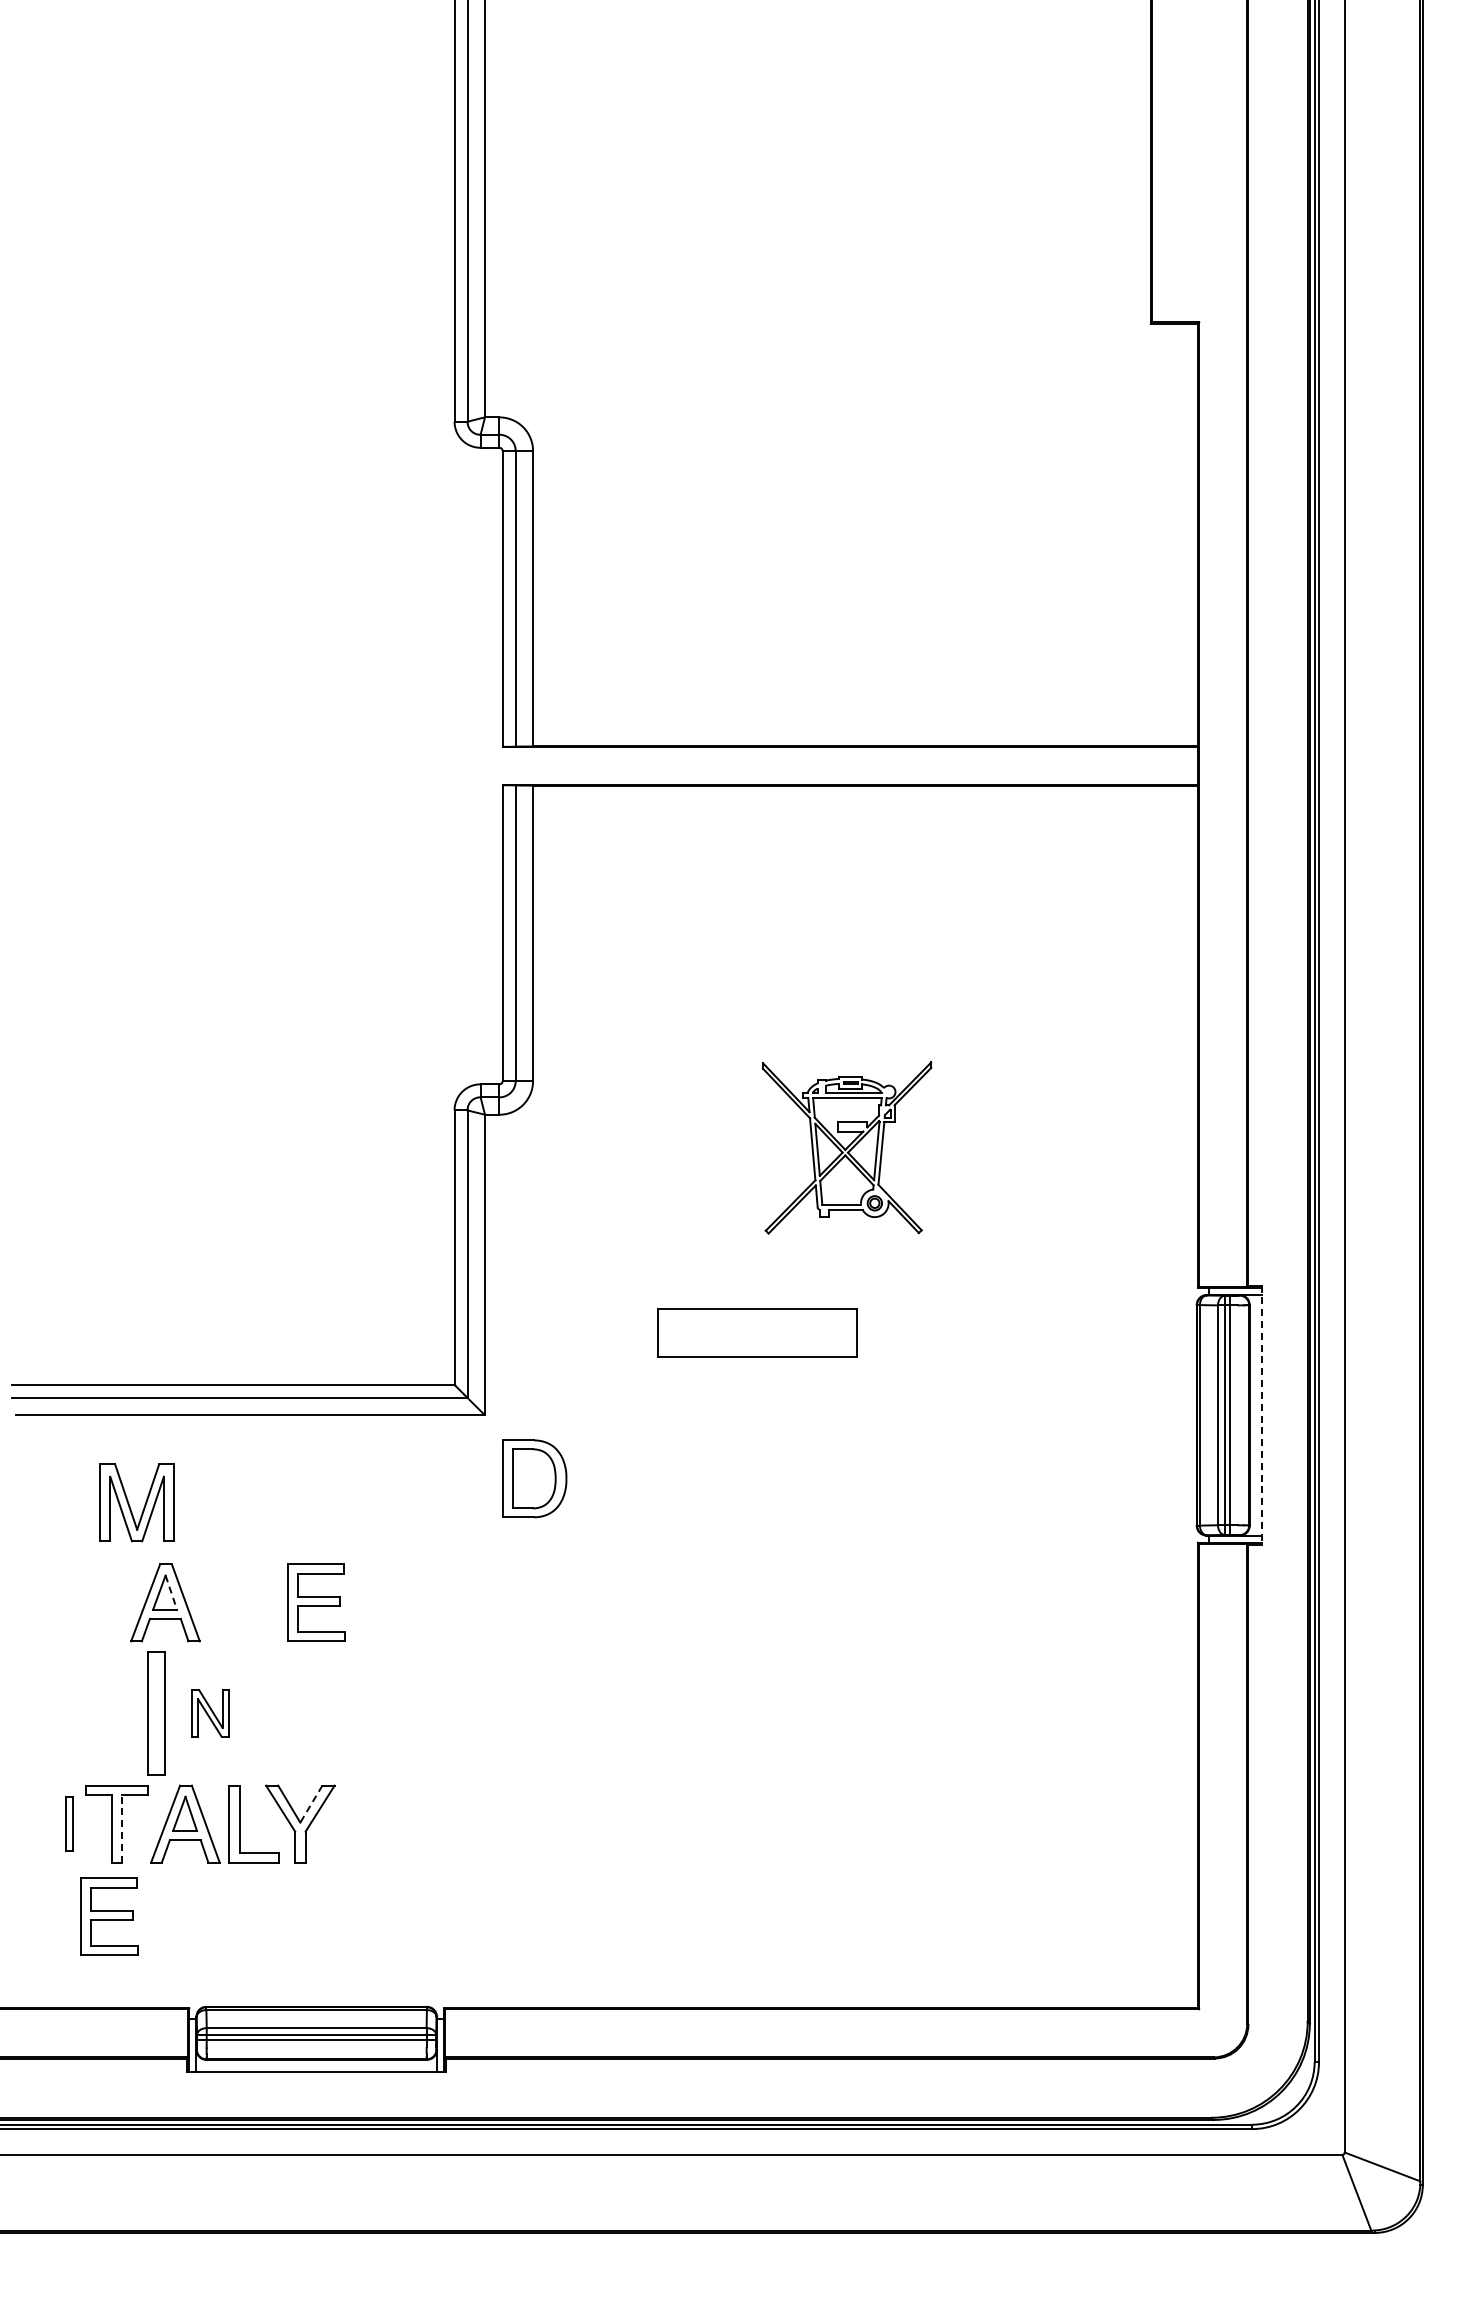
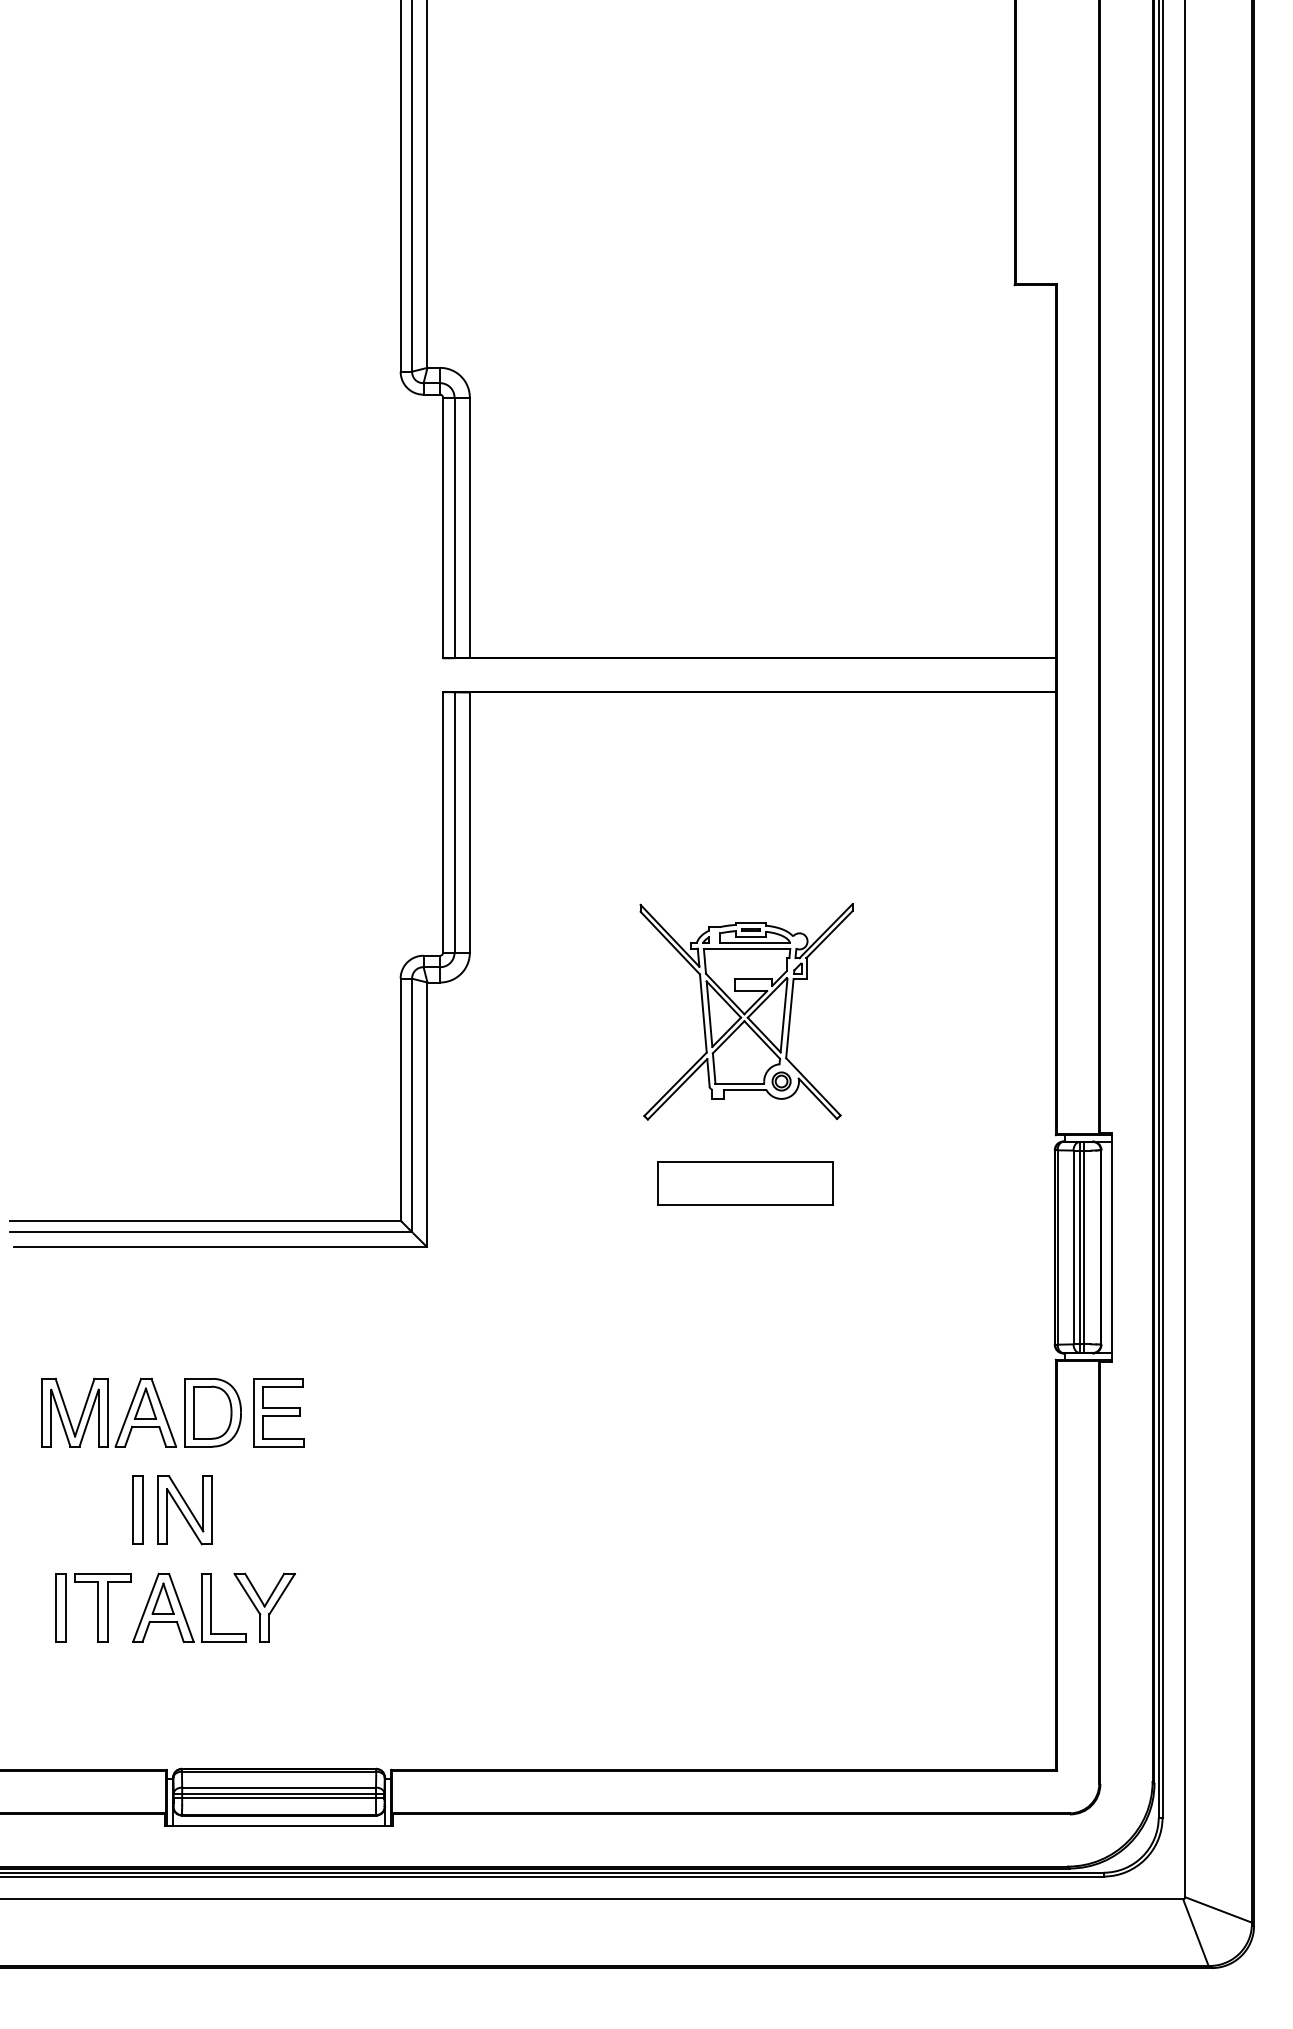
part: (846, 1147) -> (746, 1011), size x1.43
part: (757, 1332) -> (745, 1183), moved
line: (1261, 1415) -> (1111, 1247), dashed -> solid
part: (534, 1478) -> (212, 1412), moved
part: (129, 1503) -> (68, 1413), moved
line: (171, 1593) -> (151, 1404), dashed -> solid
part: (156, 1713) -> (137, 1510), size x0.62
part: (210, 1713) -> (185, 1510), size x1.67
line: (311, 1804) -> (274, 1590), dashed -> solid
part: (68, 1824) -> (60, 1608), size x1.43
line: (122, 1828) -> (107, 1611), dashed -> solid
part: (109, 1916) -> (96, 1689), removed

